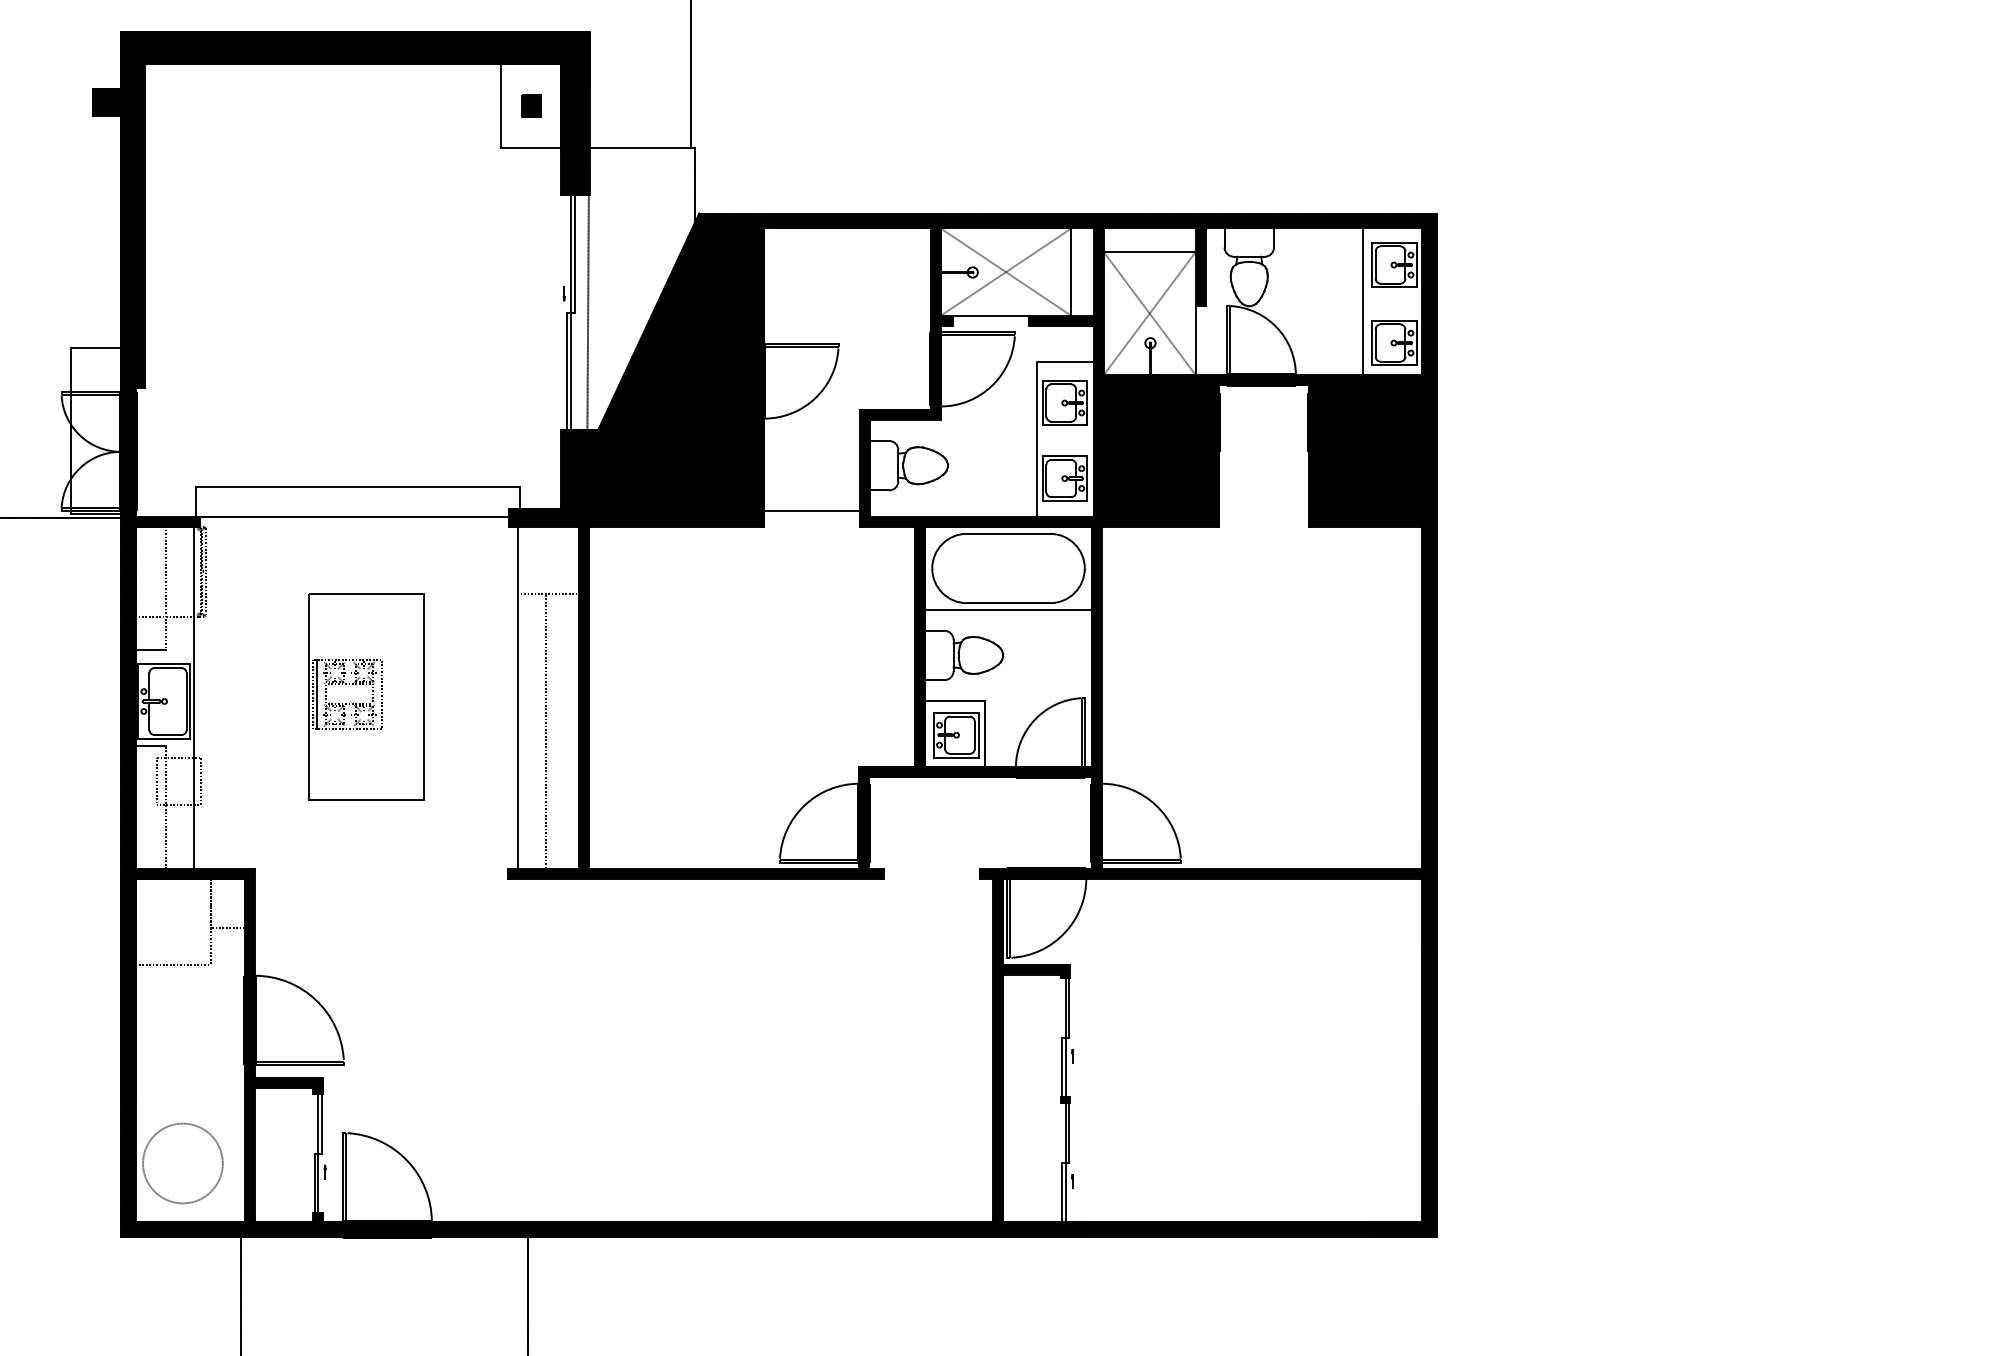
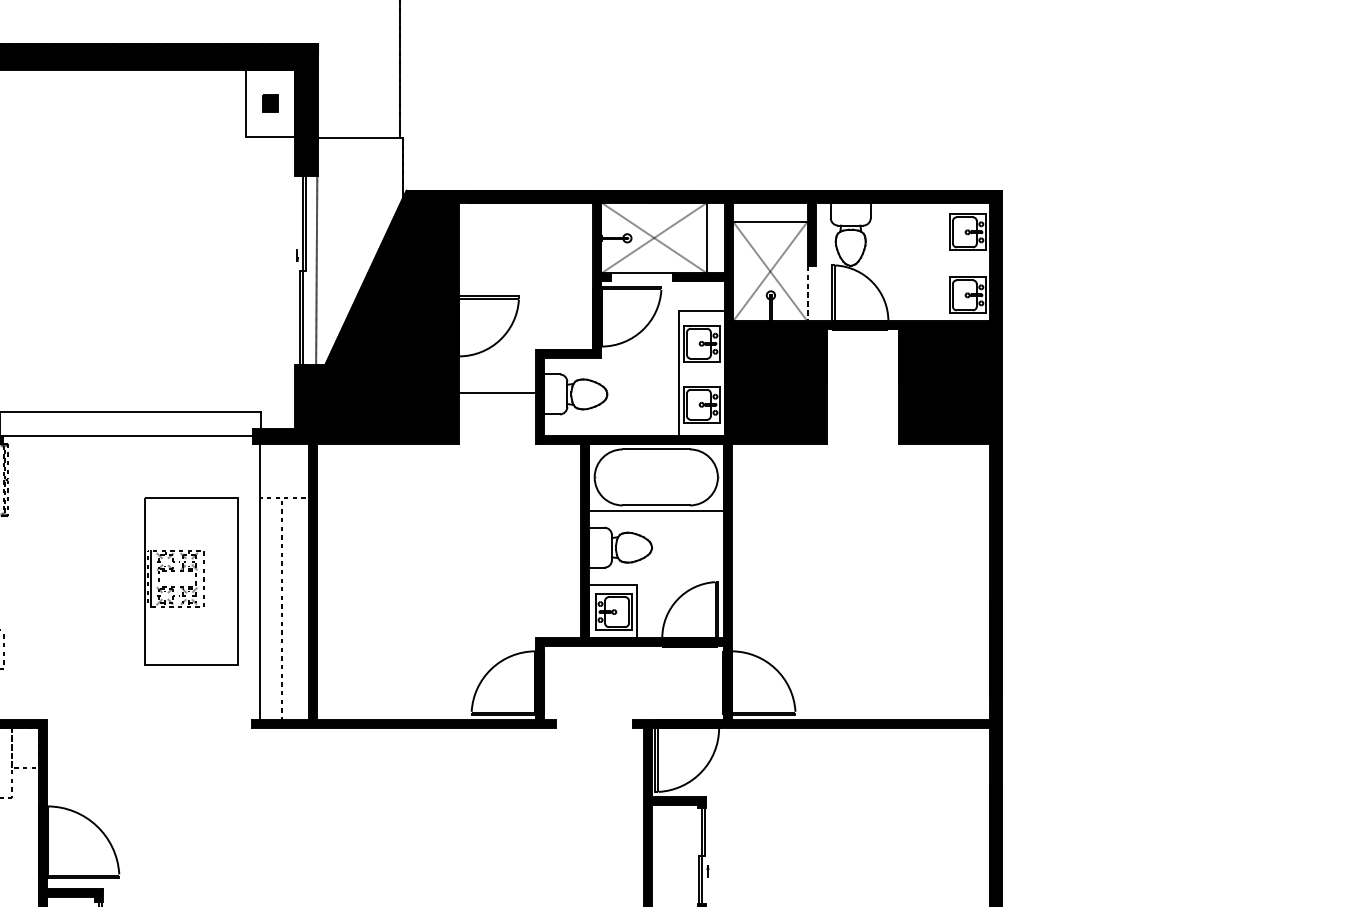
line: (1363, 301) -> (943, 261), removed
line: (1195, 341) -> (807, 294), solid -> dashed
line: (812, 510) -> (497, 392), moved
part: (366, 696) -> (190, 580), moved

